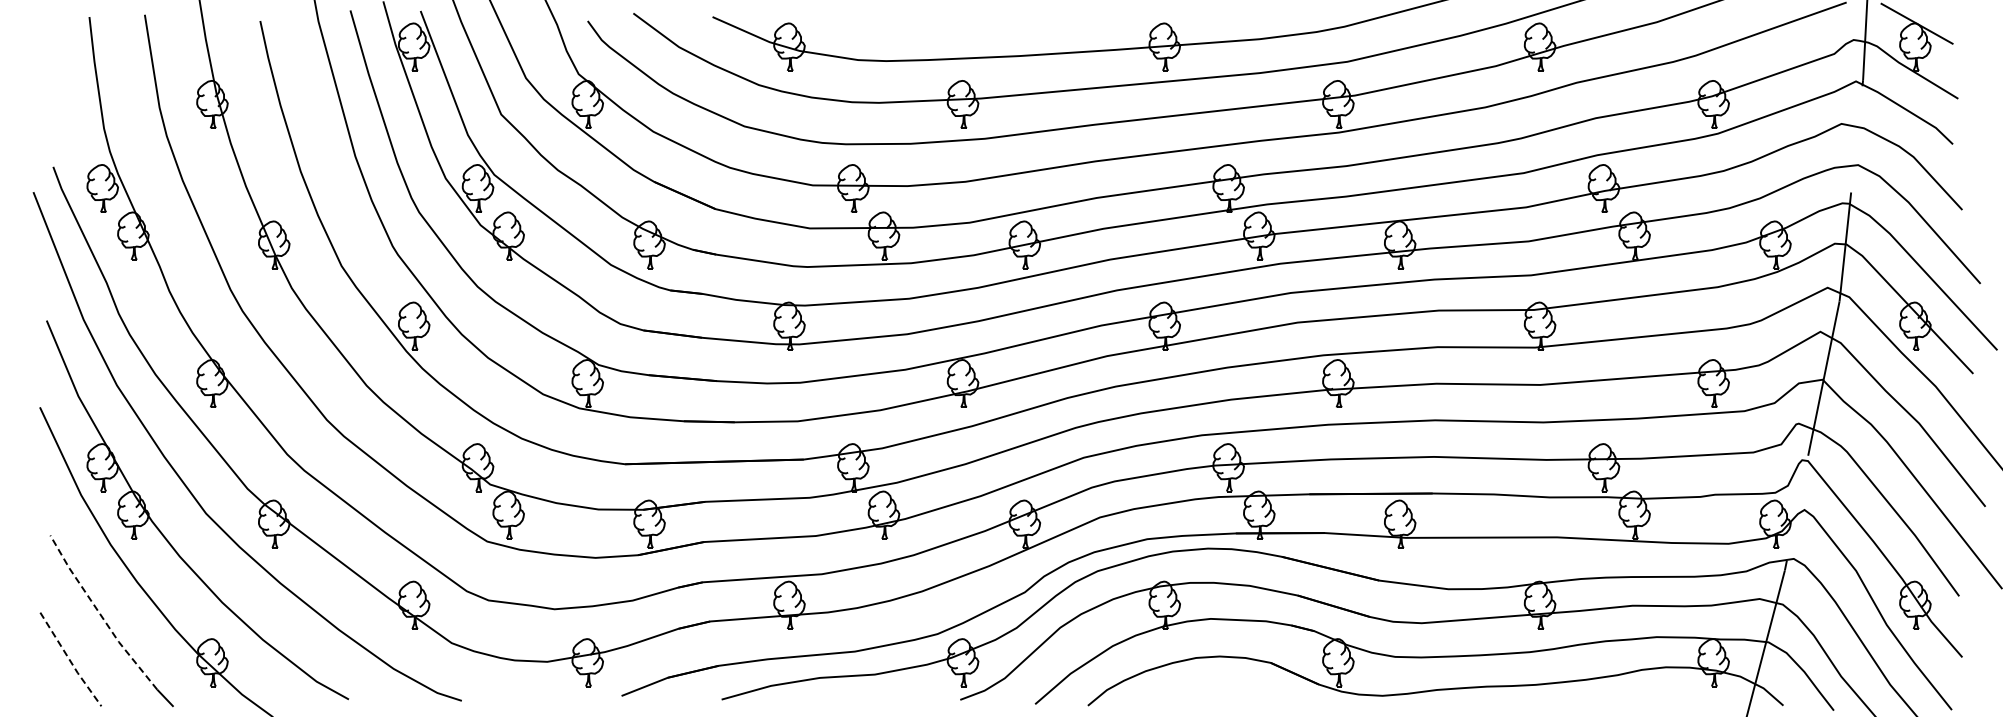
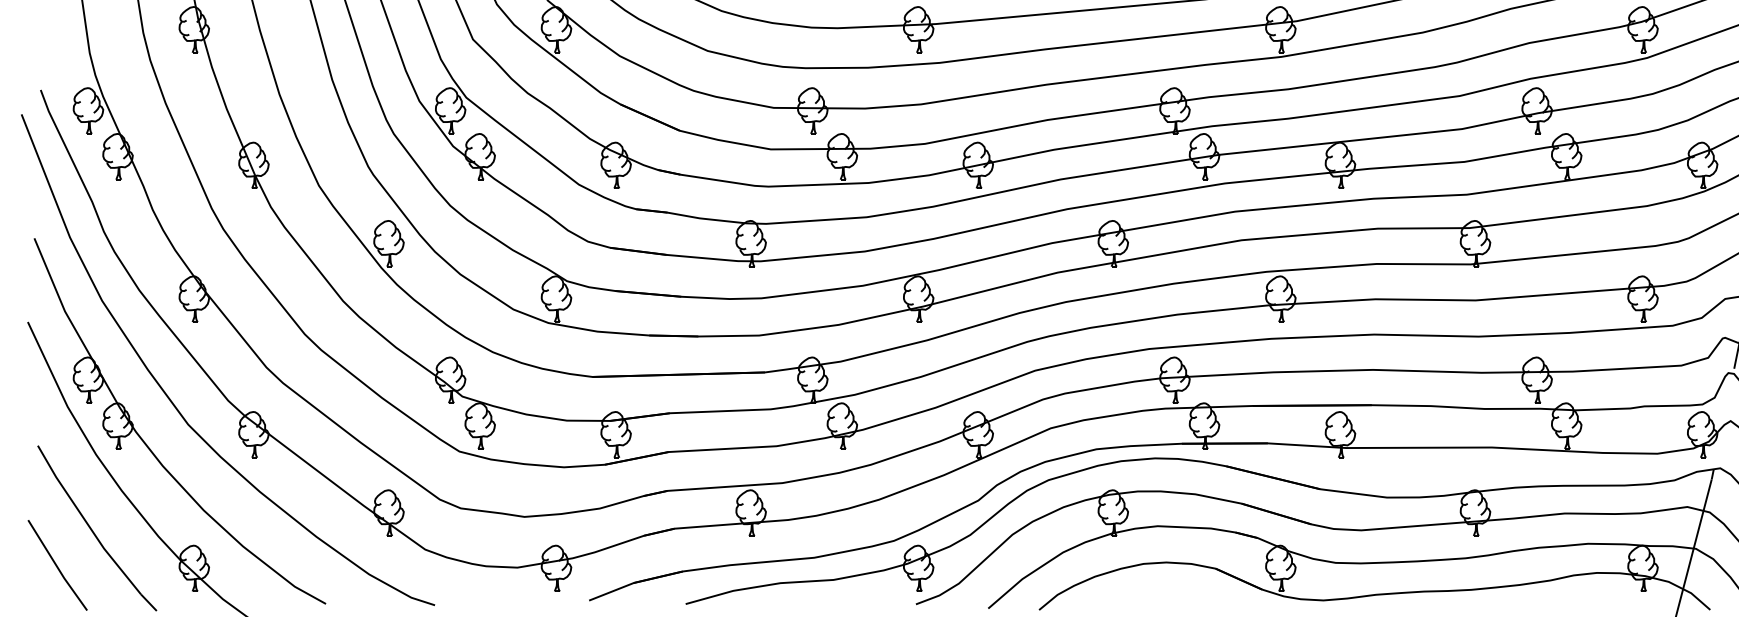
line: (100, 614) -> (86, 521), dashed -> solid
line: (70, 661) -> (57, 567), dashed -> solid

